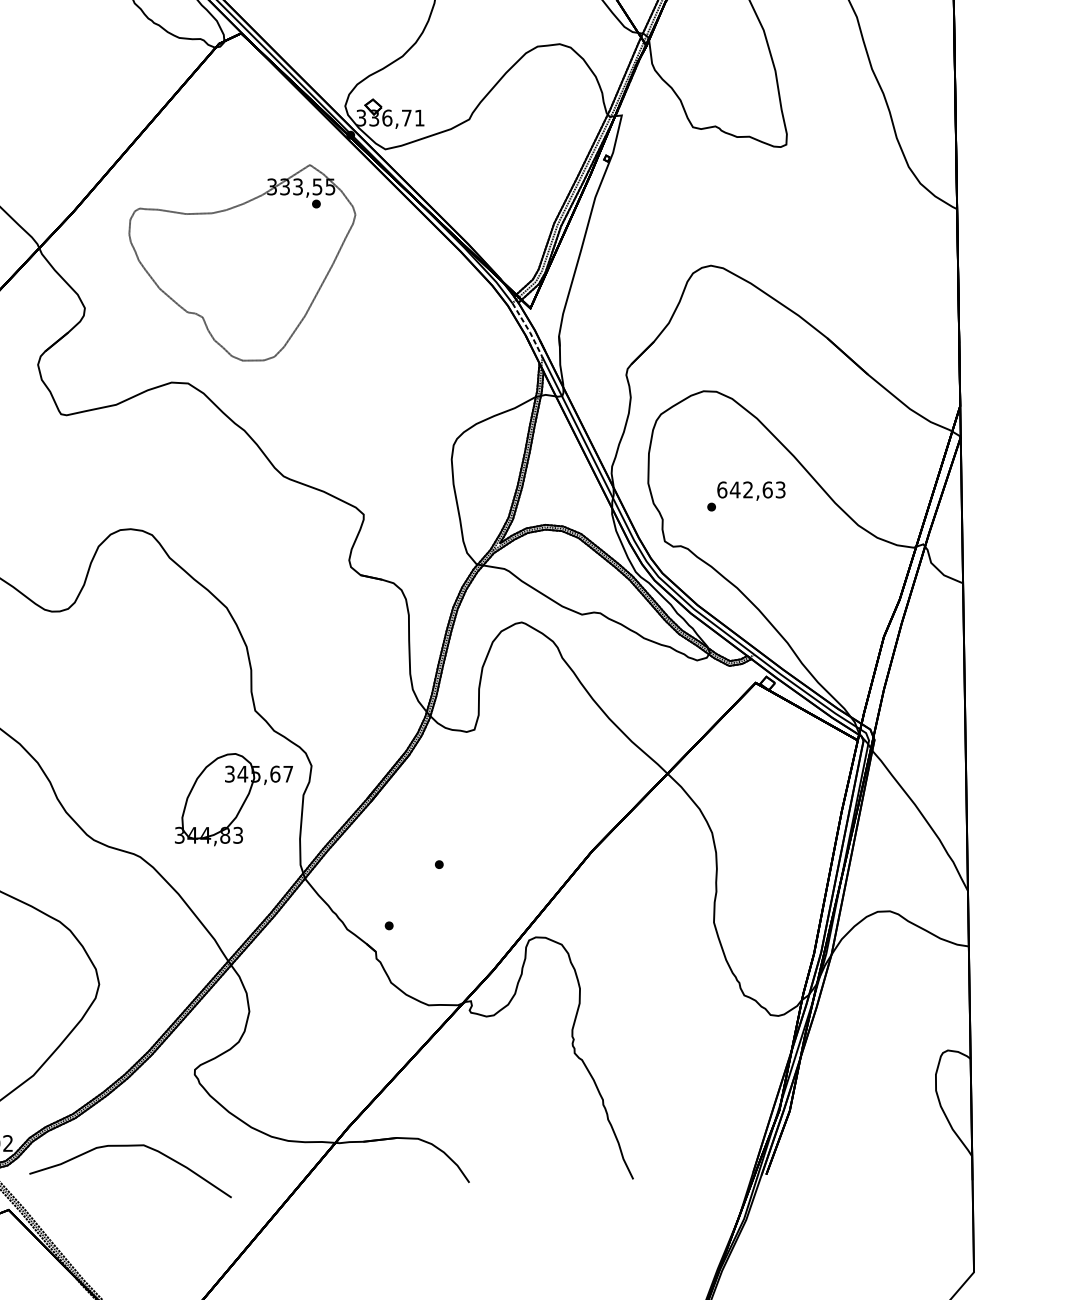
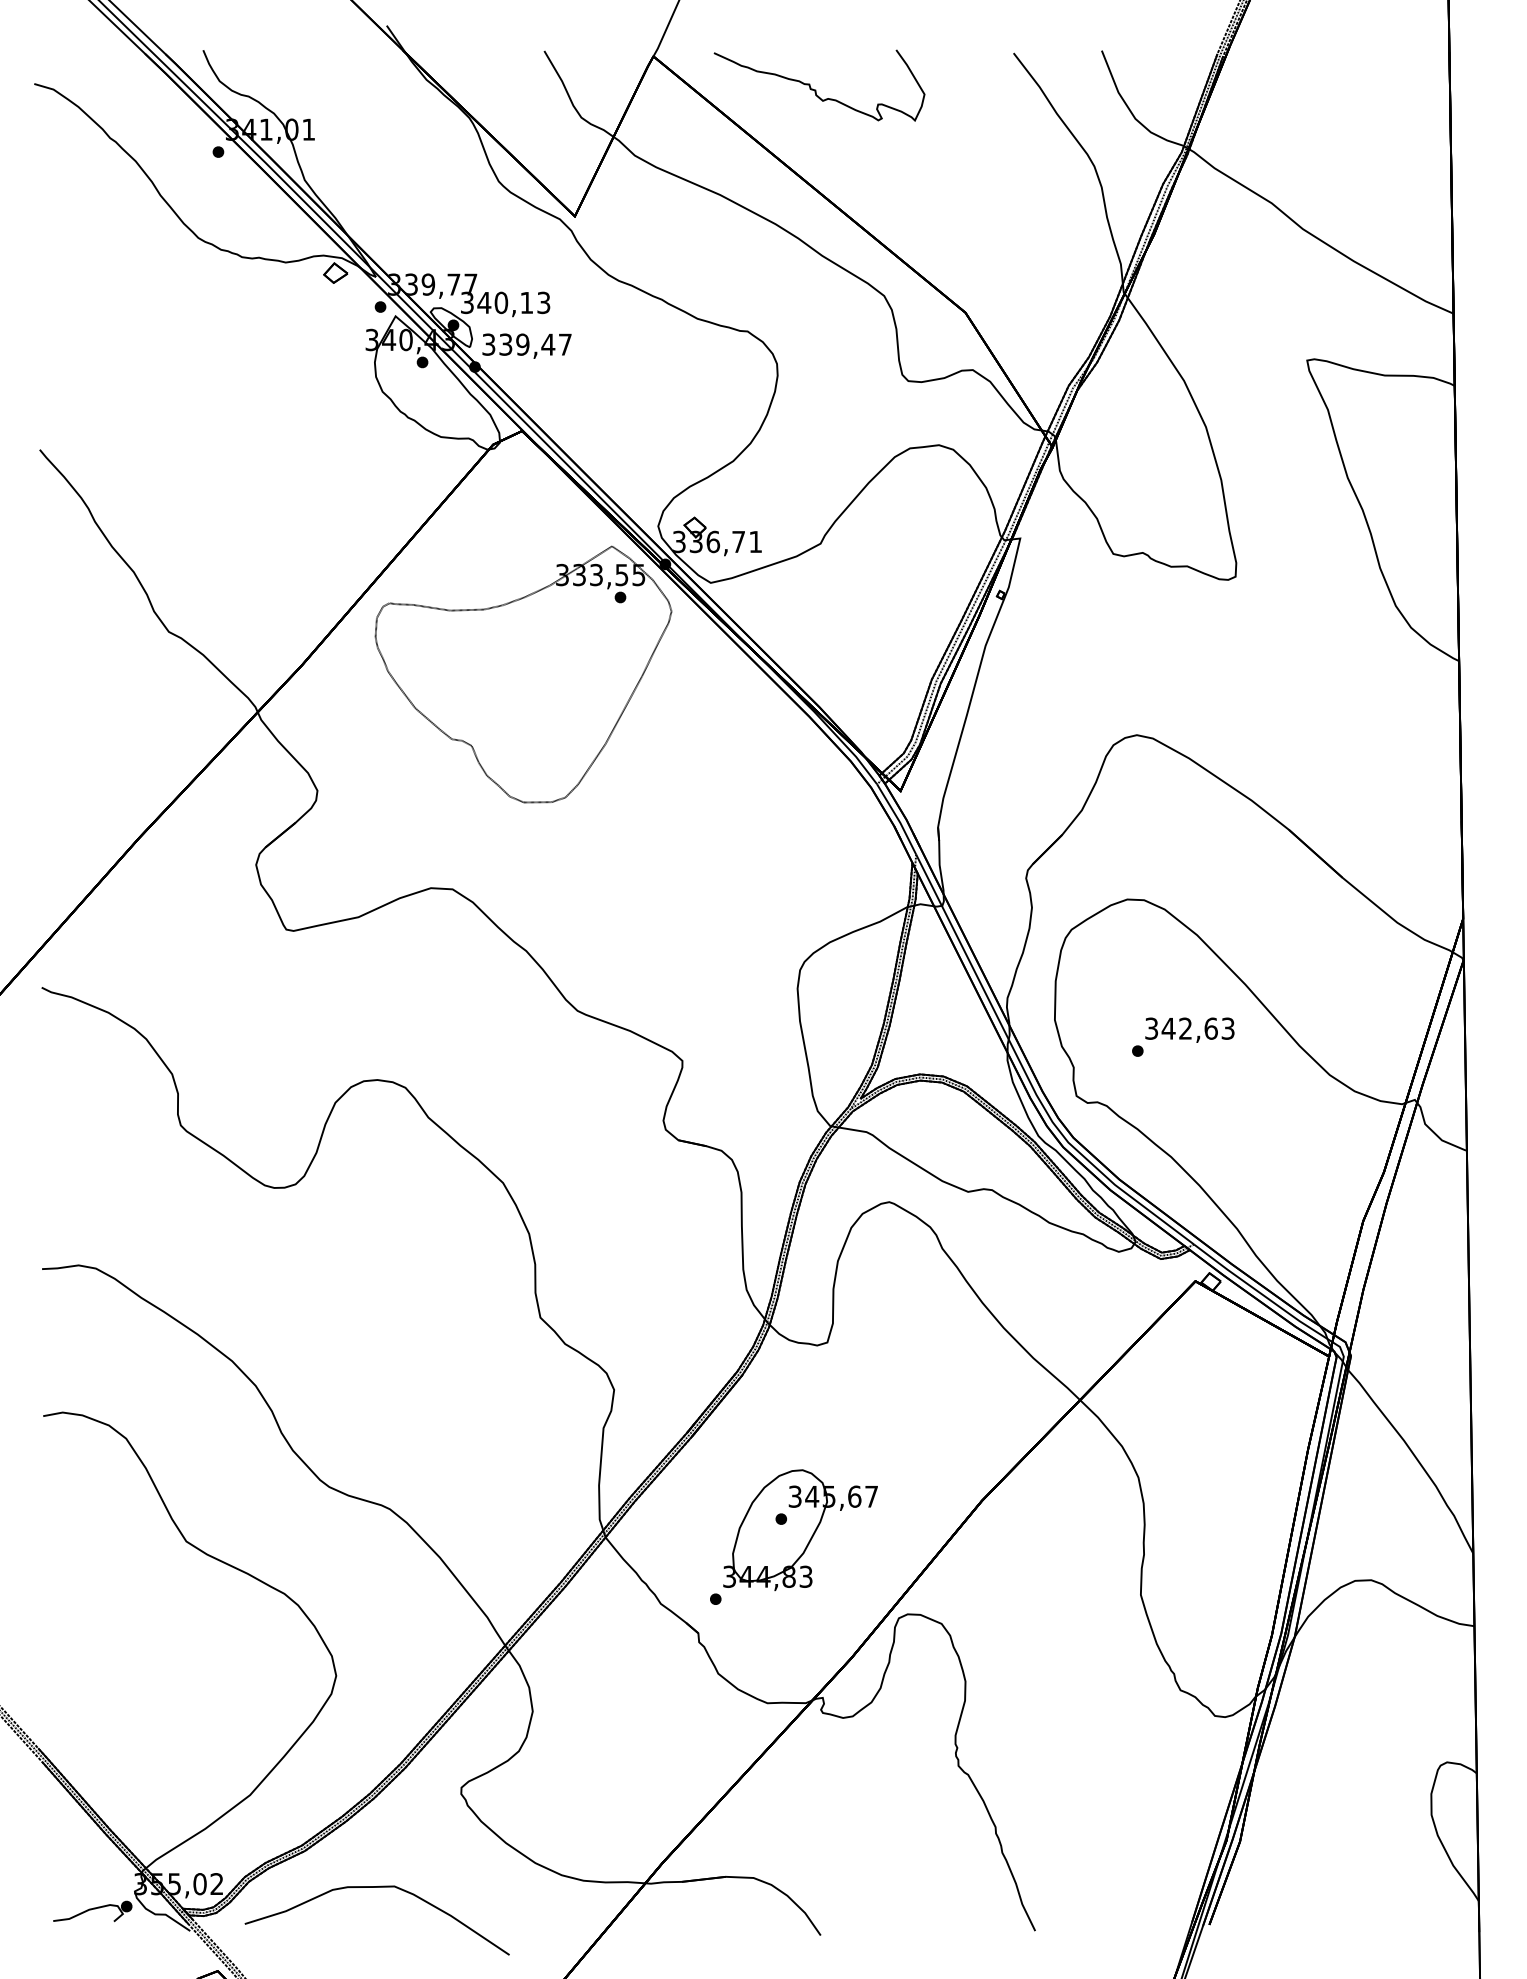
part: (242, 262) -> (523, 674), moved
line: (528, 330) -> (898, 819), dashed -> solid
text: (722, 489) -> (1151, 1028), 642,63 -> 342,63
part: (233, 799) -> (800, 1530), moved

